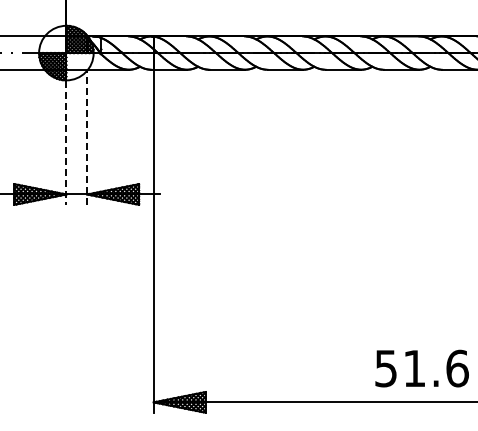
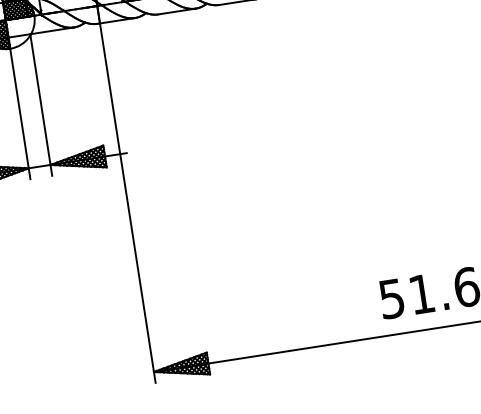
line: (66, 137) -> (19, 108), dashed -> solid
line: (87, 137) -> (41, 105), dashed -> solid

